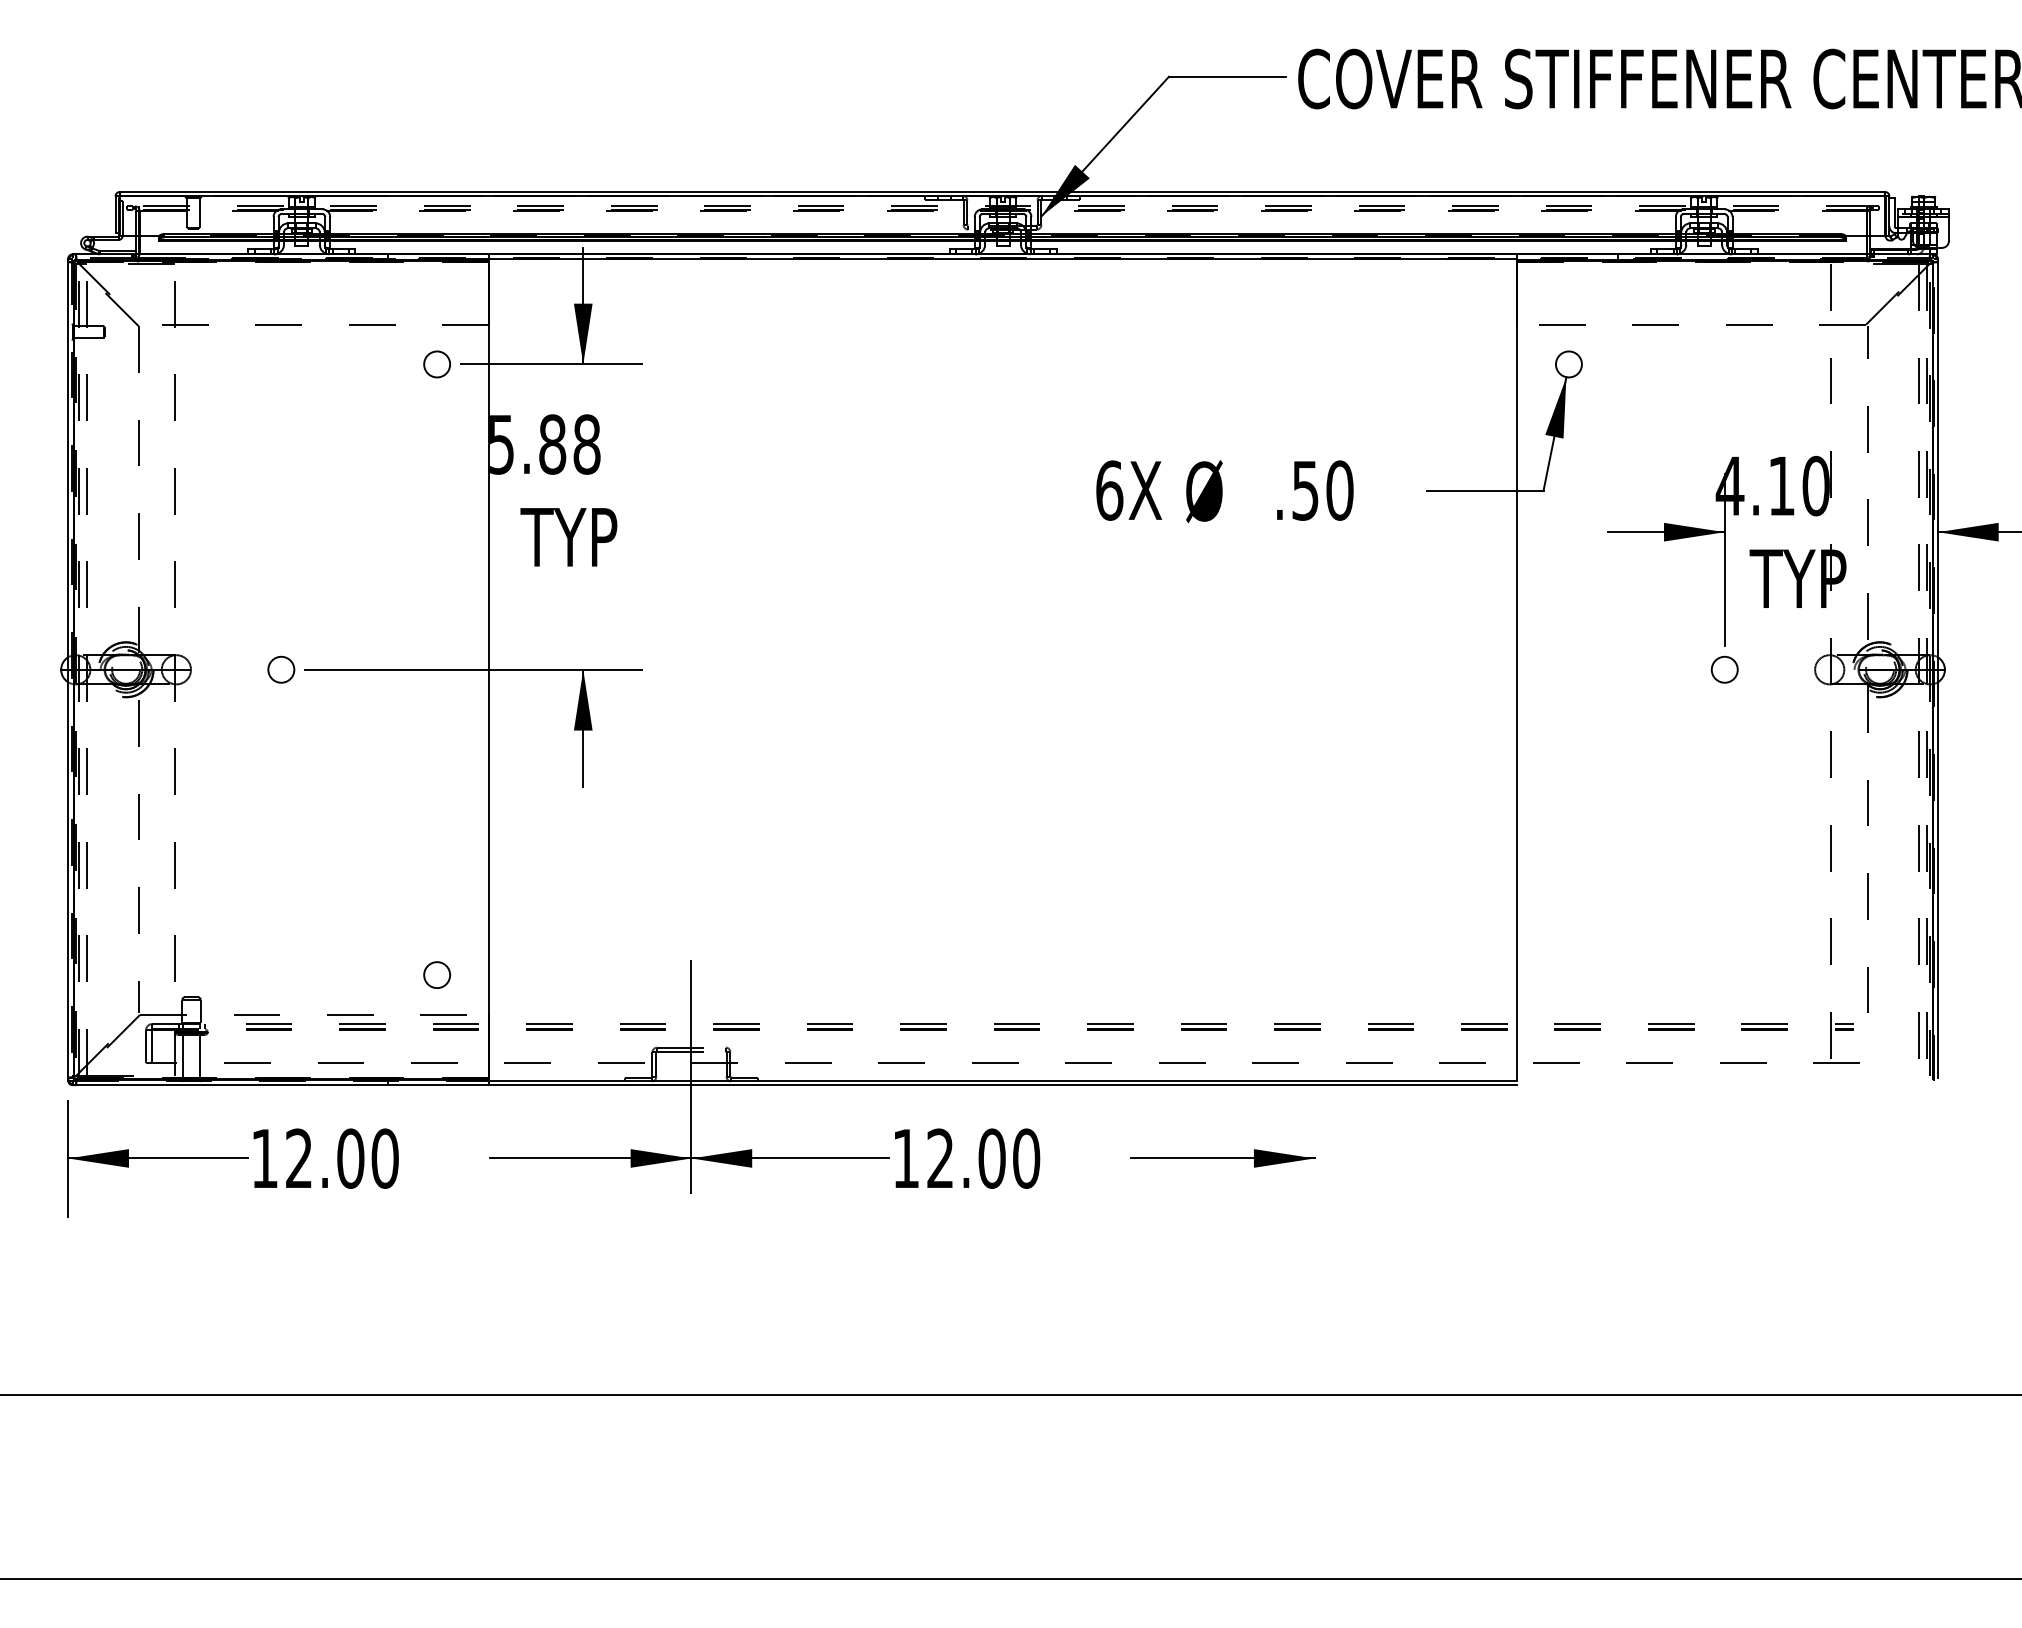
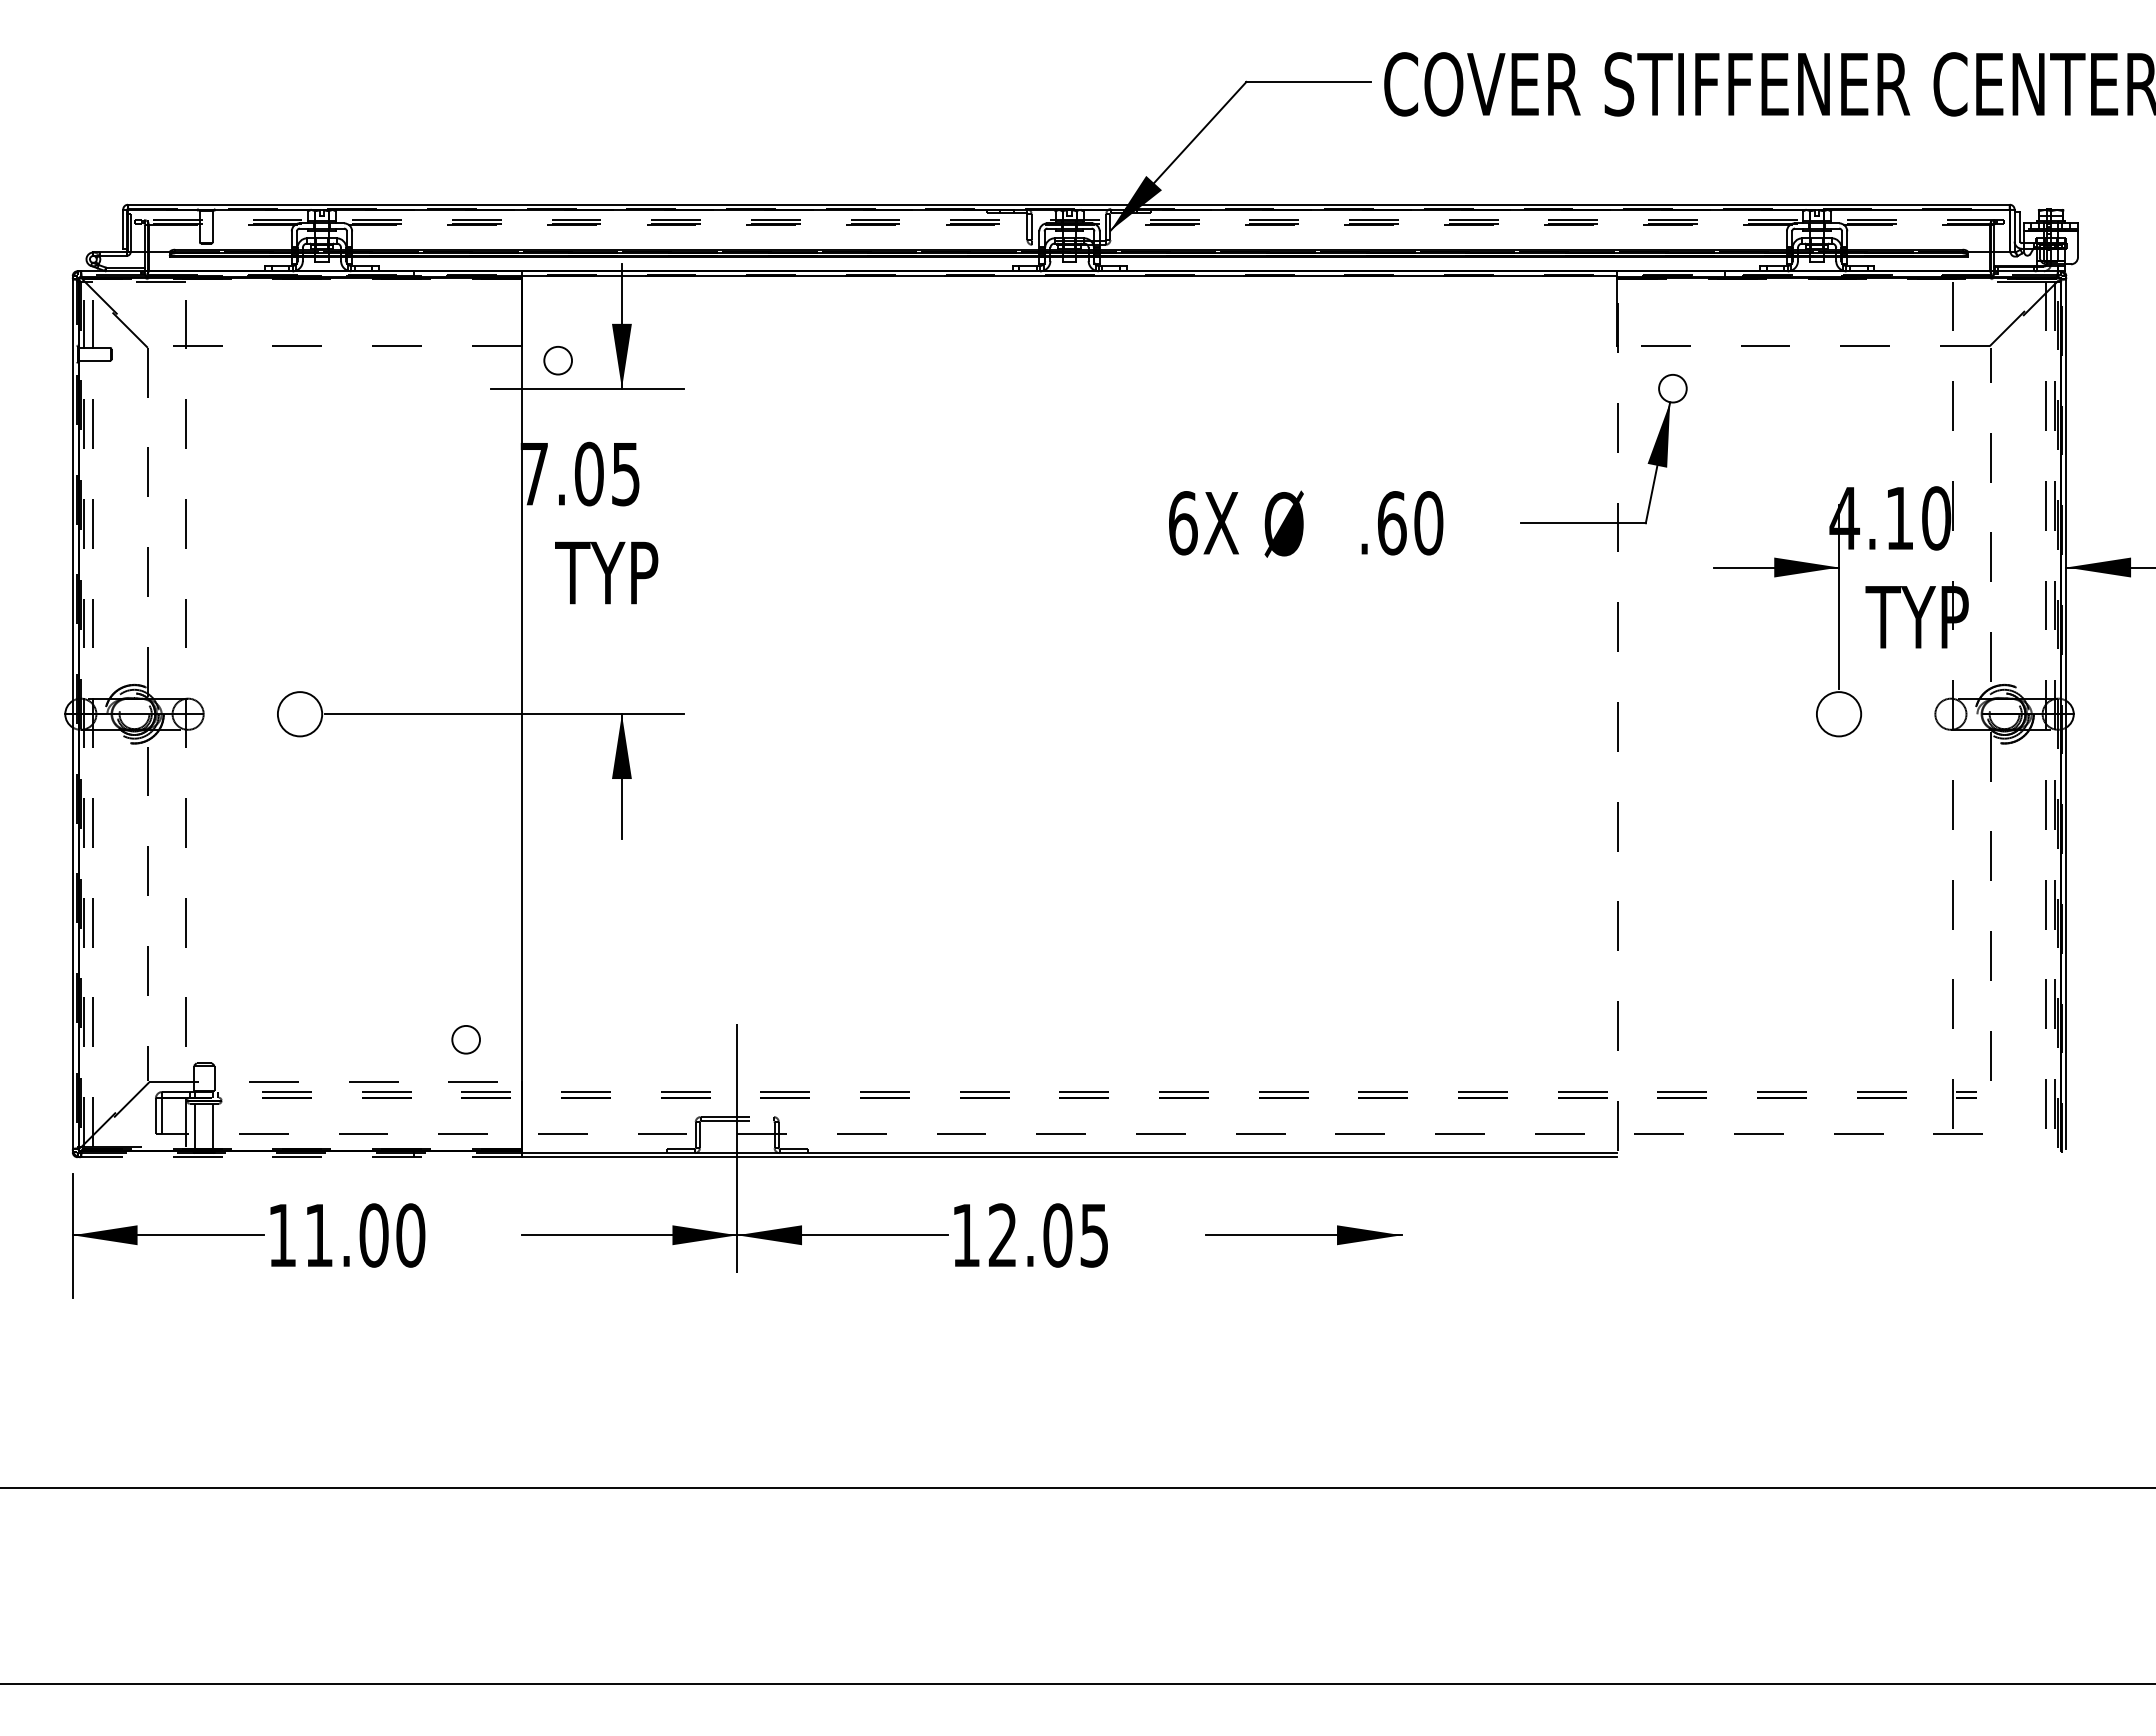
circle: (436, 364) -> (557, 360), moved
text: (544, 443) -> (580, 473), 5.88 -> 7.05
text: (1305, 490) -> (1392, 523), .50 -> .60
line: (1516, 669) -> (1617, 713), solid -> dashed
circle: (280, 670) -> (299, 714), size x1.6
circle: (1724, 670) -> (1838, 714), size x1.6
line: (281, 1085) -> (300, 1157), solid -> dashed
text: (298, 1157) -> (318, 1234), 12.00 -> 11.00
text: (1026, 1158) -> (1094, 1235), 12.00 -> 12.05

